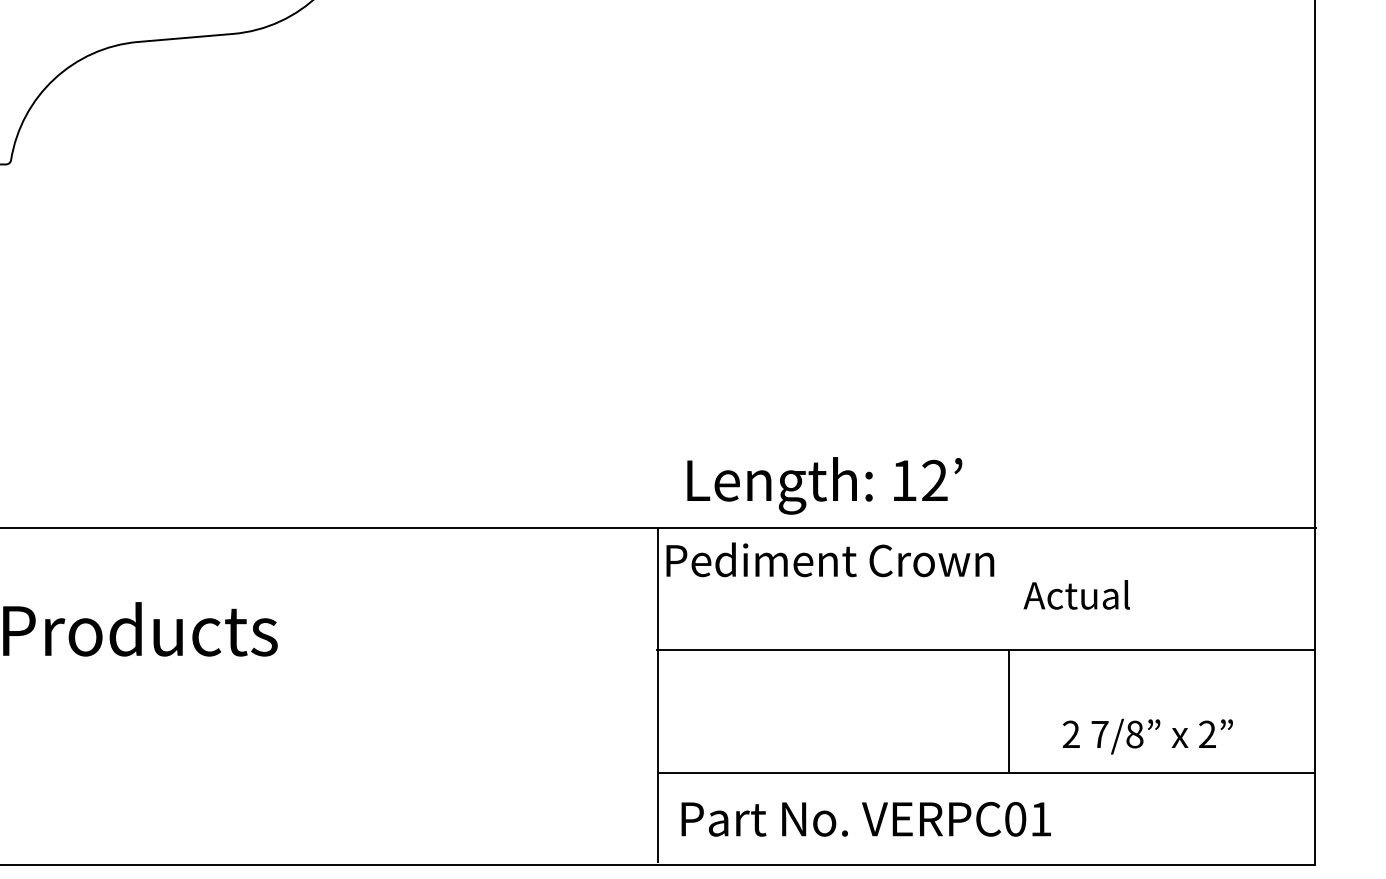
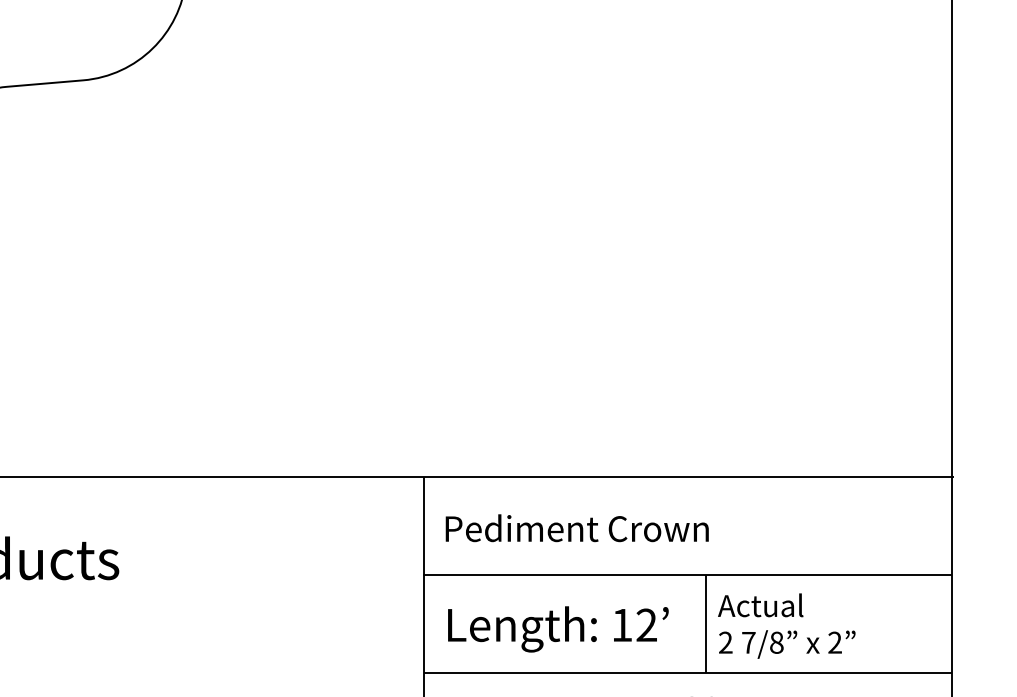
text: (824, 485) -> (558, 629), moved
text: (830, 559) -> (577, 527), moved
text: (1076, 594) -> (760, 605), moved
text: (1147, 736) -> (786, 644), moved

